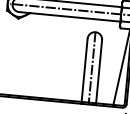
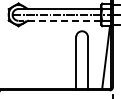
line: (69, 16) -> (59, 20), solid -> dashed
line: (92, 67) -> (82, 60), removed

